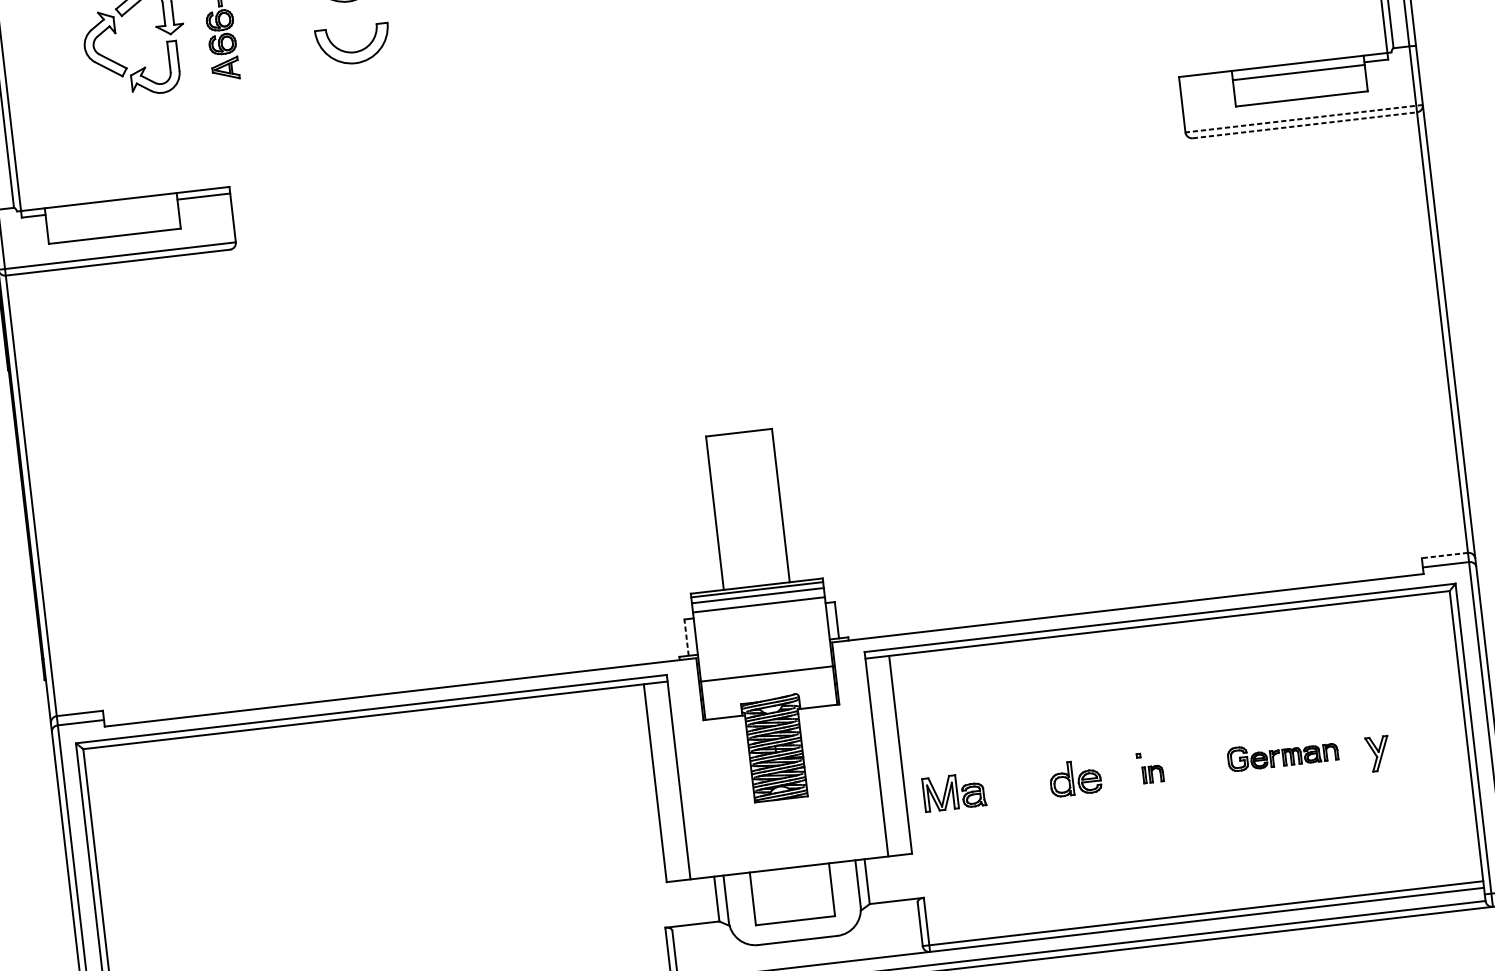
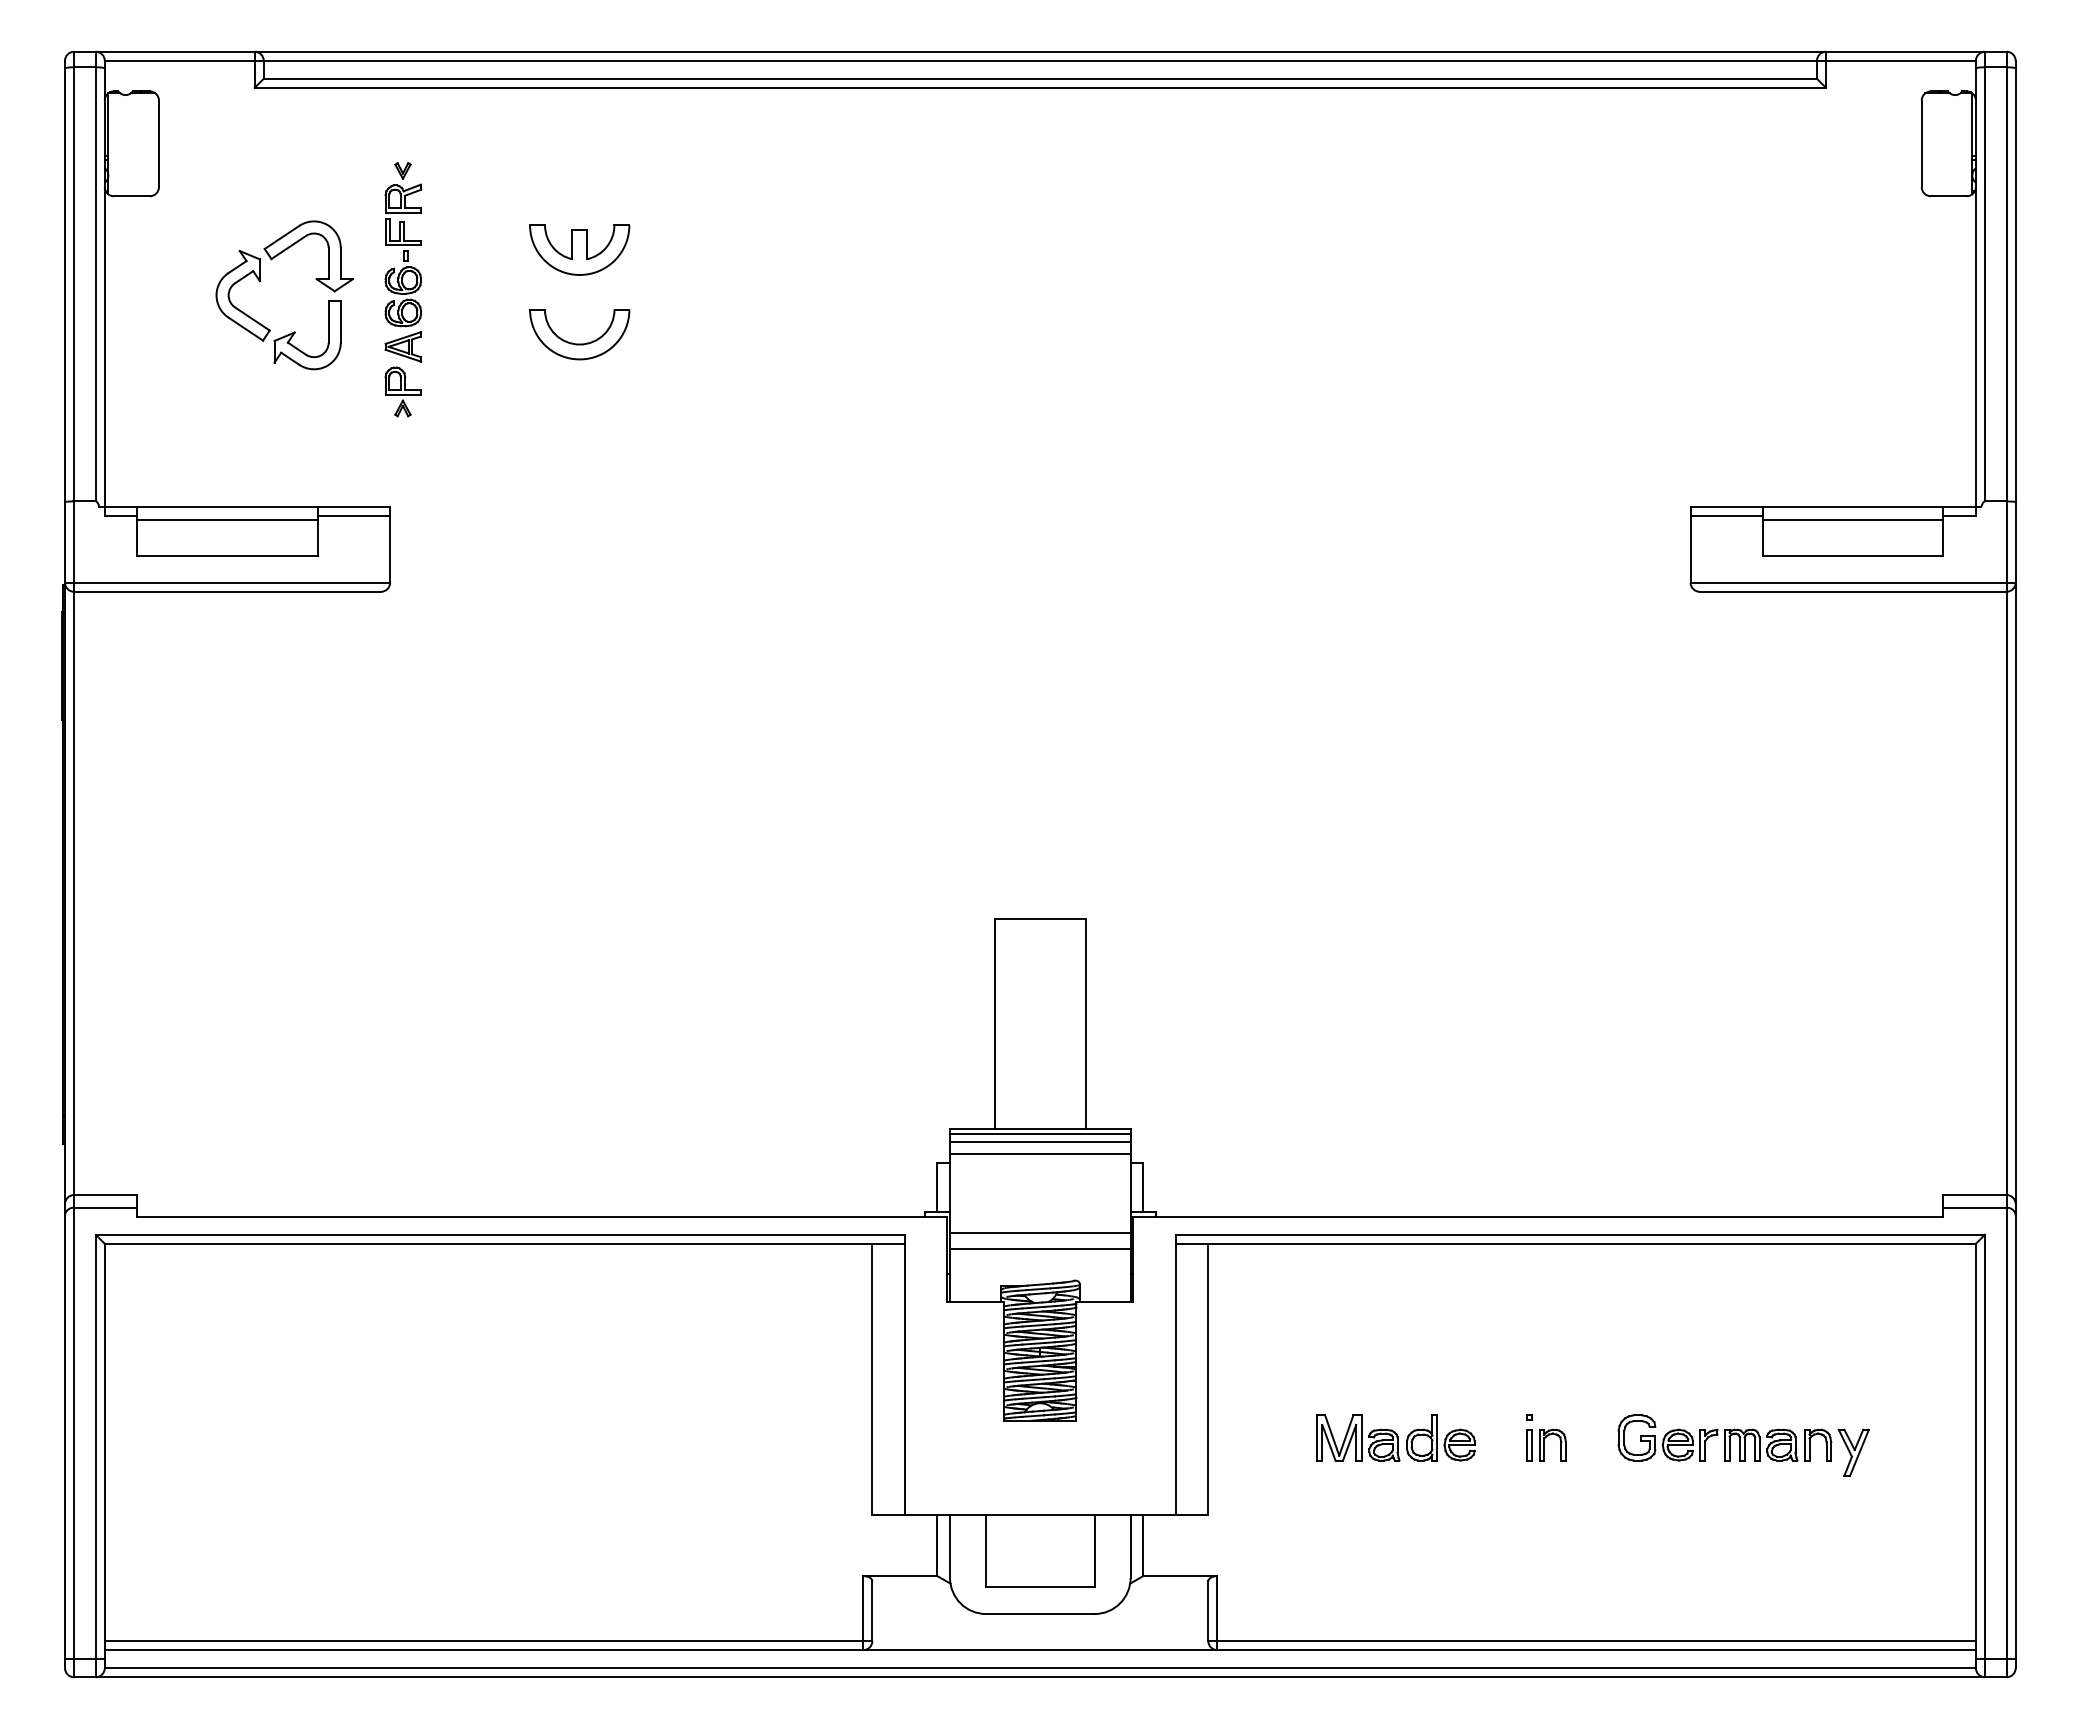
line: (1206, 80) -> (1726, 515), added
part: (228, 101) -> (402, 391), added
line: (1304, 118) -> (1853, 582), dashed -> solid
line: (1305, 125) -> (1853, 591), dashed -> solid
line: (111, 209) -> (227, 519), added
line: (1445, 555) -> (1975, 1195), dashed -> solid
line: (686, 637) -> (937, 1187), dashed -> solid
line: (765, 661) -> (1040, 1232), added
part: (1282, 753) -> (1724, 1437), size x1.43
part: (1153, 773) -> (1546, 1444), size x1.43
part: (954, 791) -> (1358, 1437), moved

